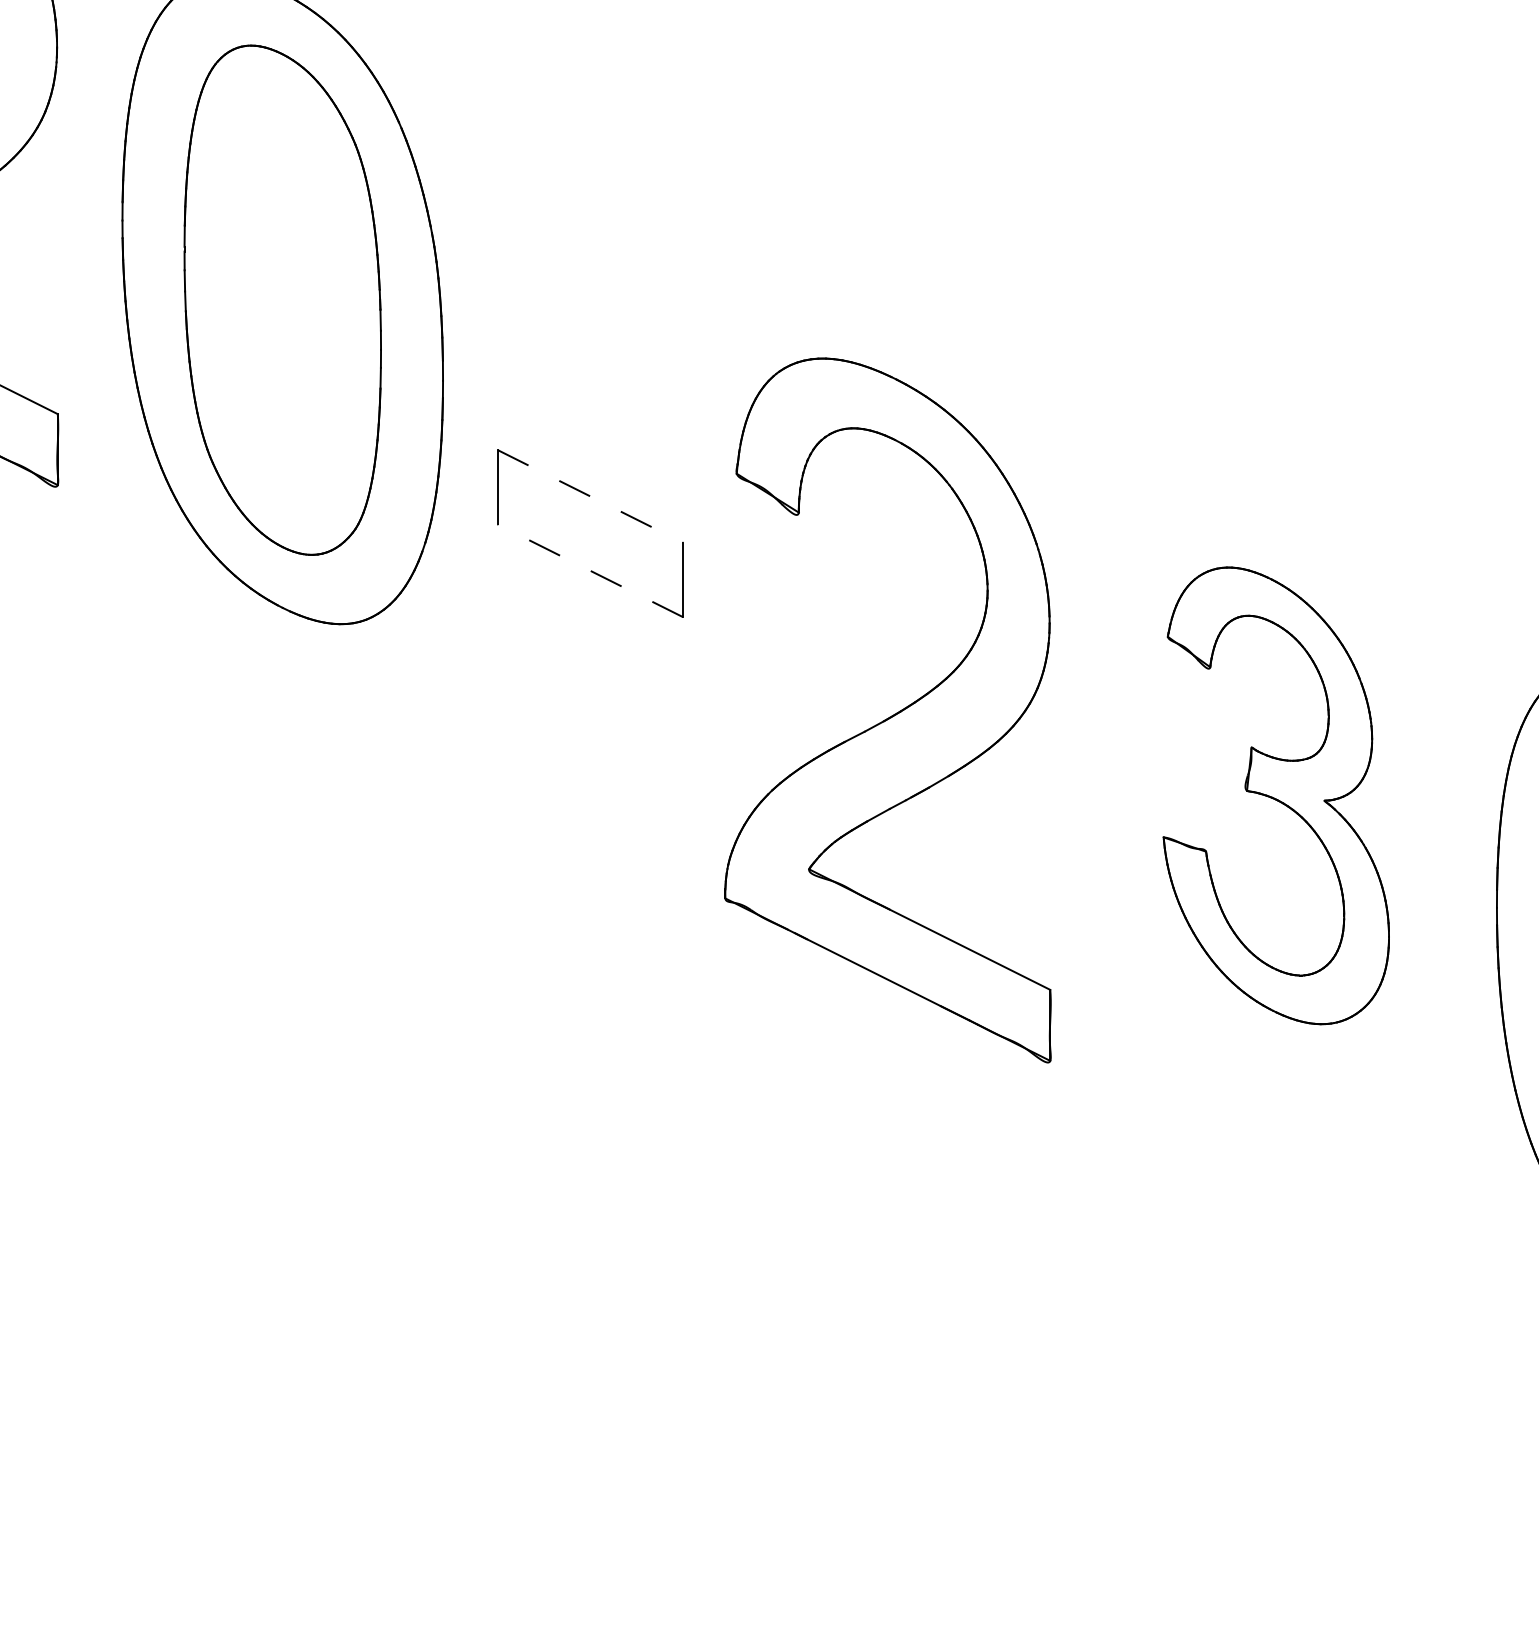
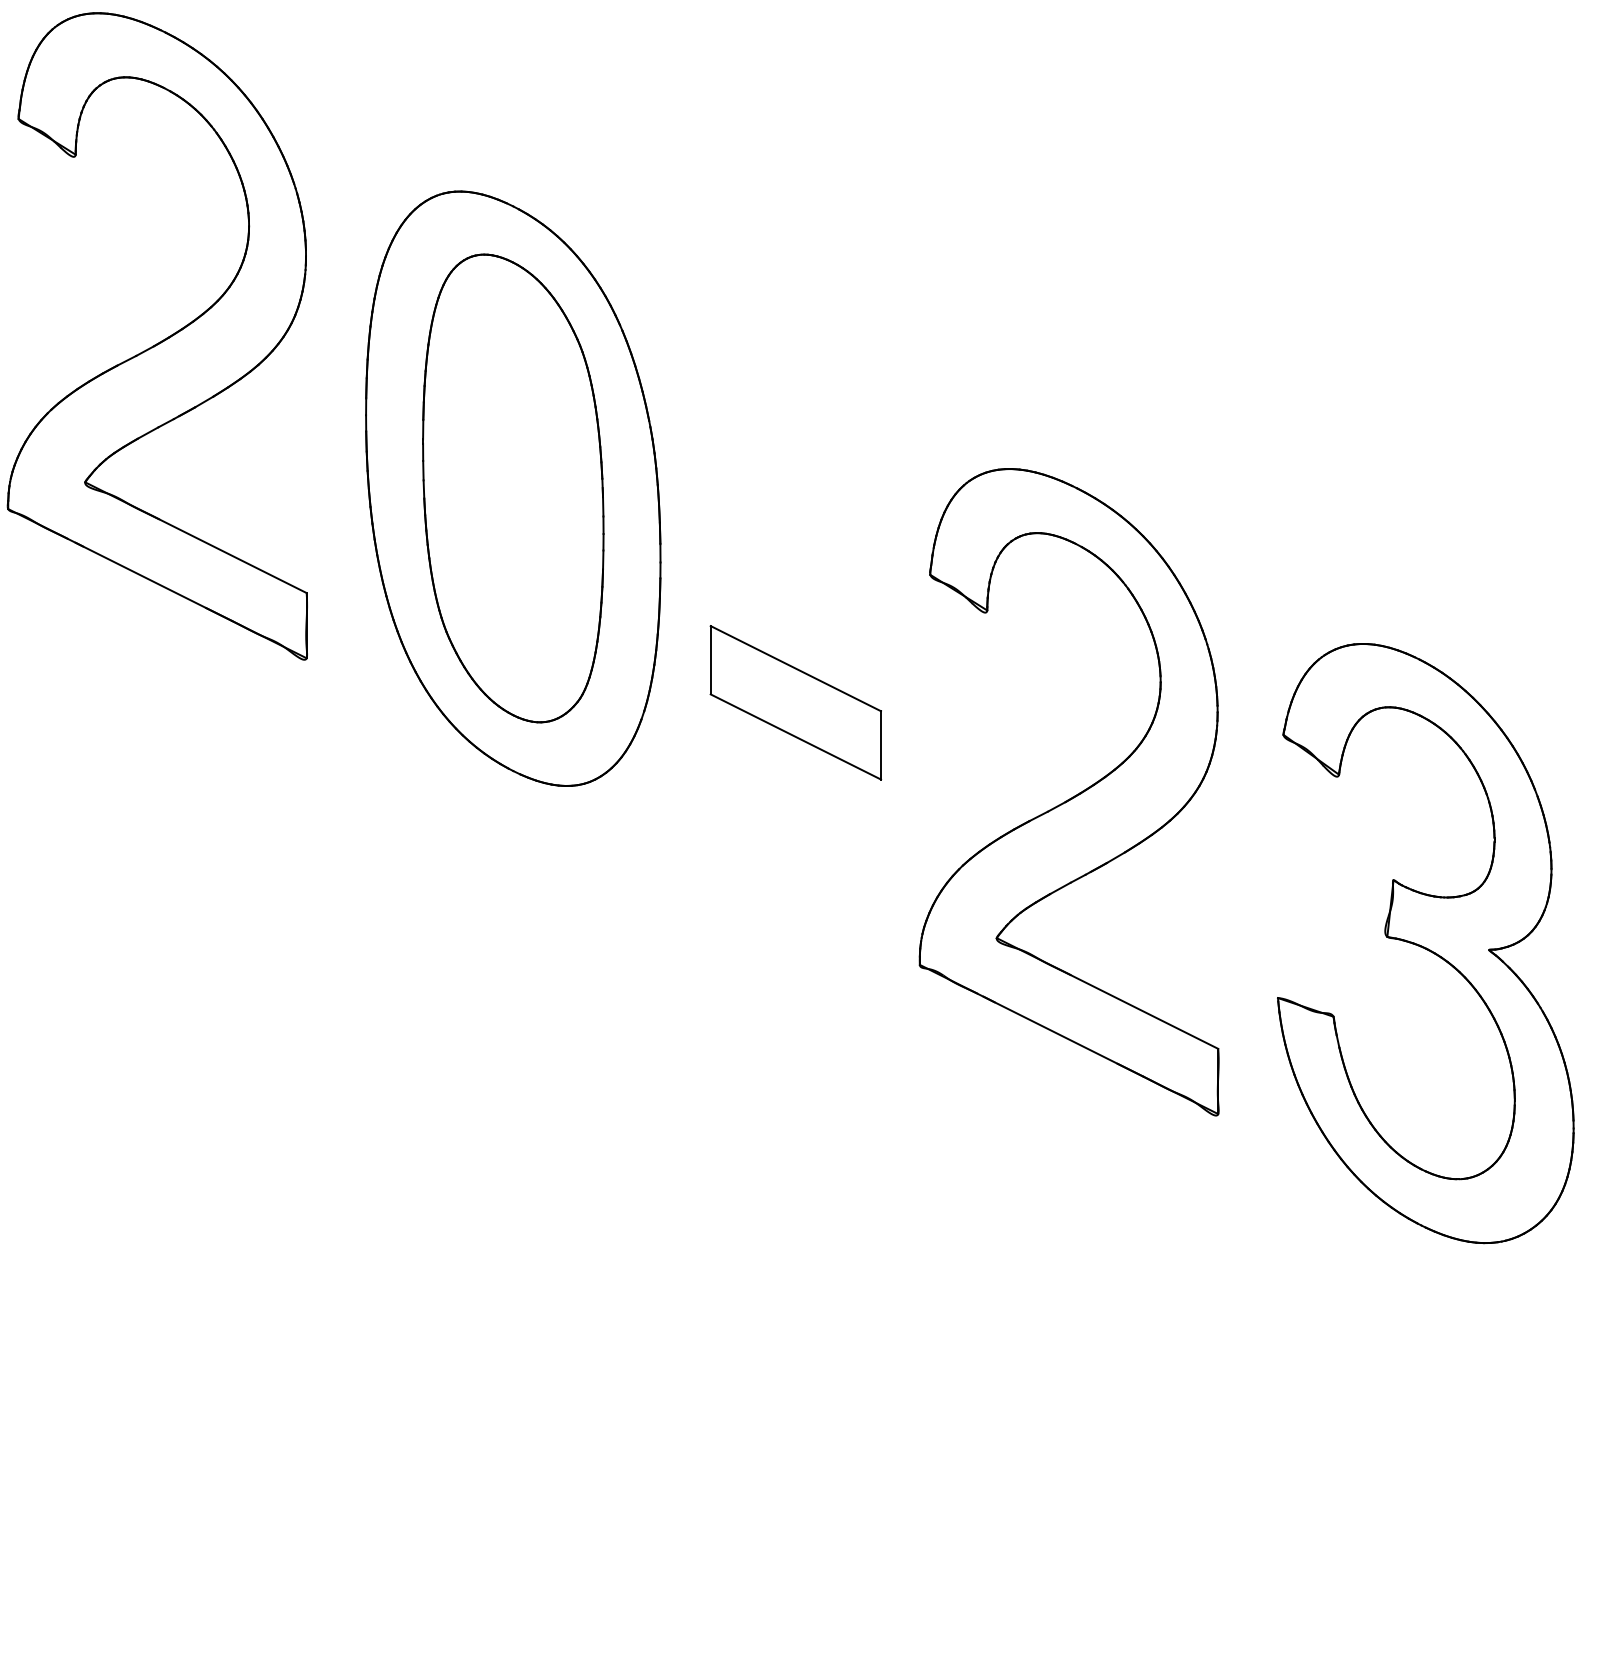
line: (591, 496) -> (796, 668), dashed -> solid
line: (590, 570) -> (795, 736), dashed -> solid
part: (887, 710) -> (1068, 792), moved
part: (1275, 795) -> (1425, 943), size x1.43

